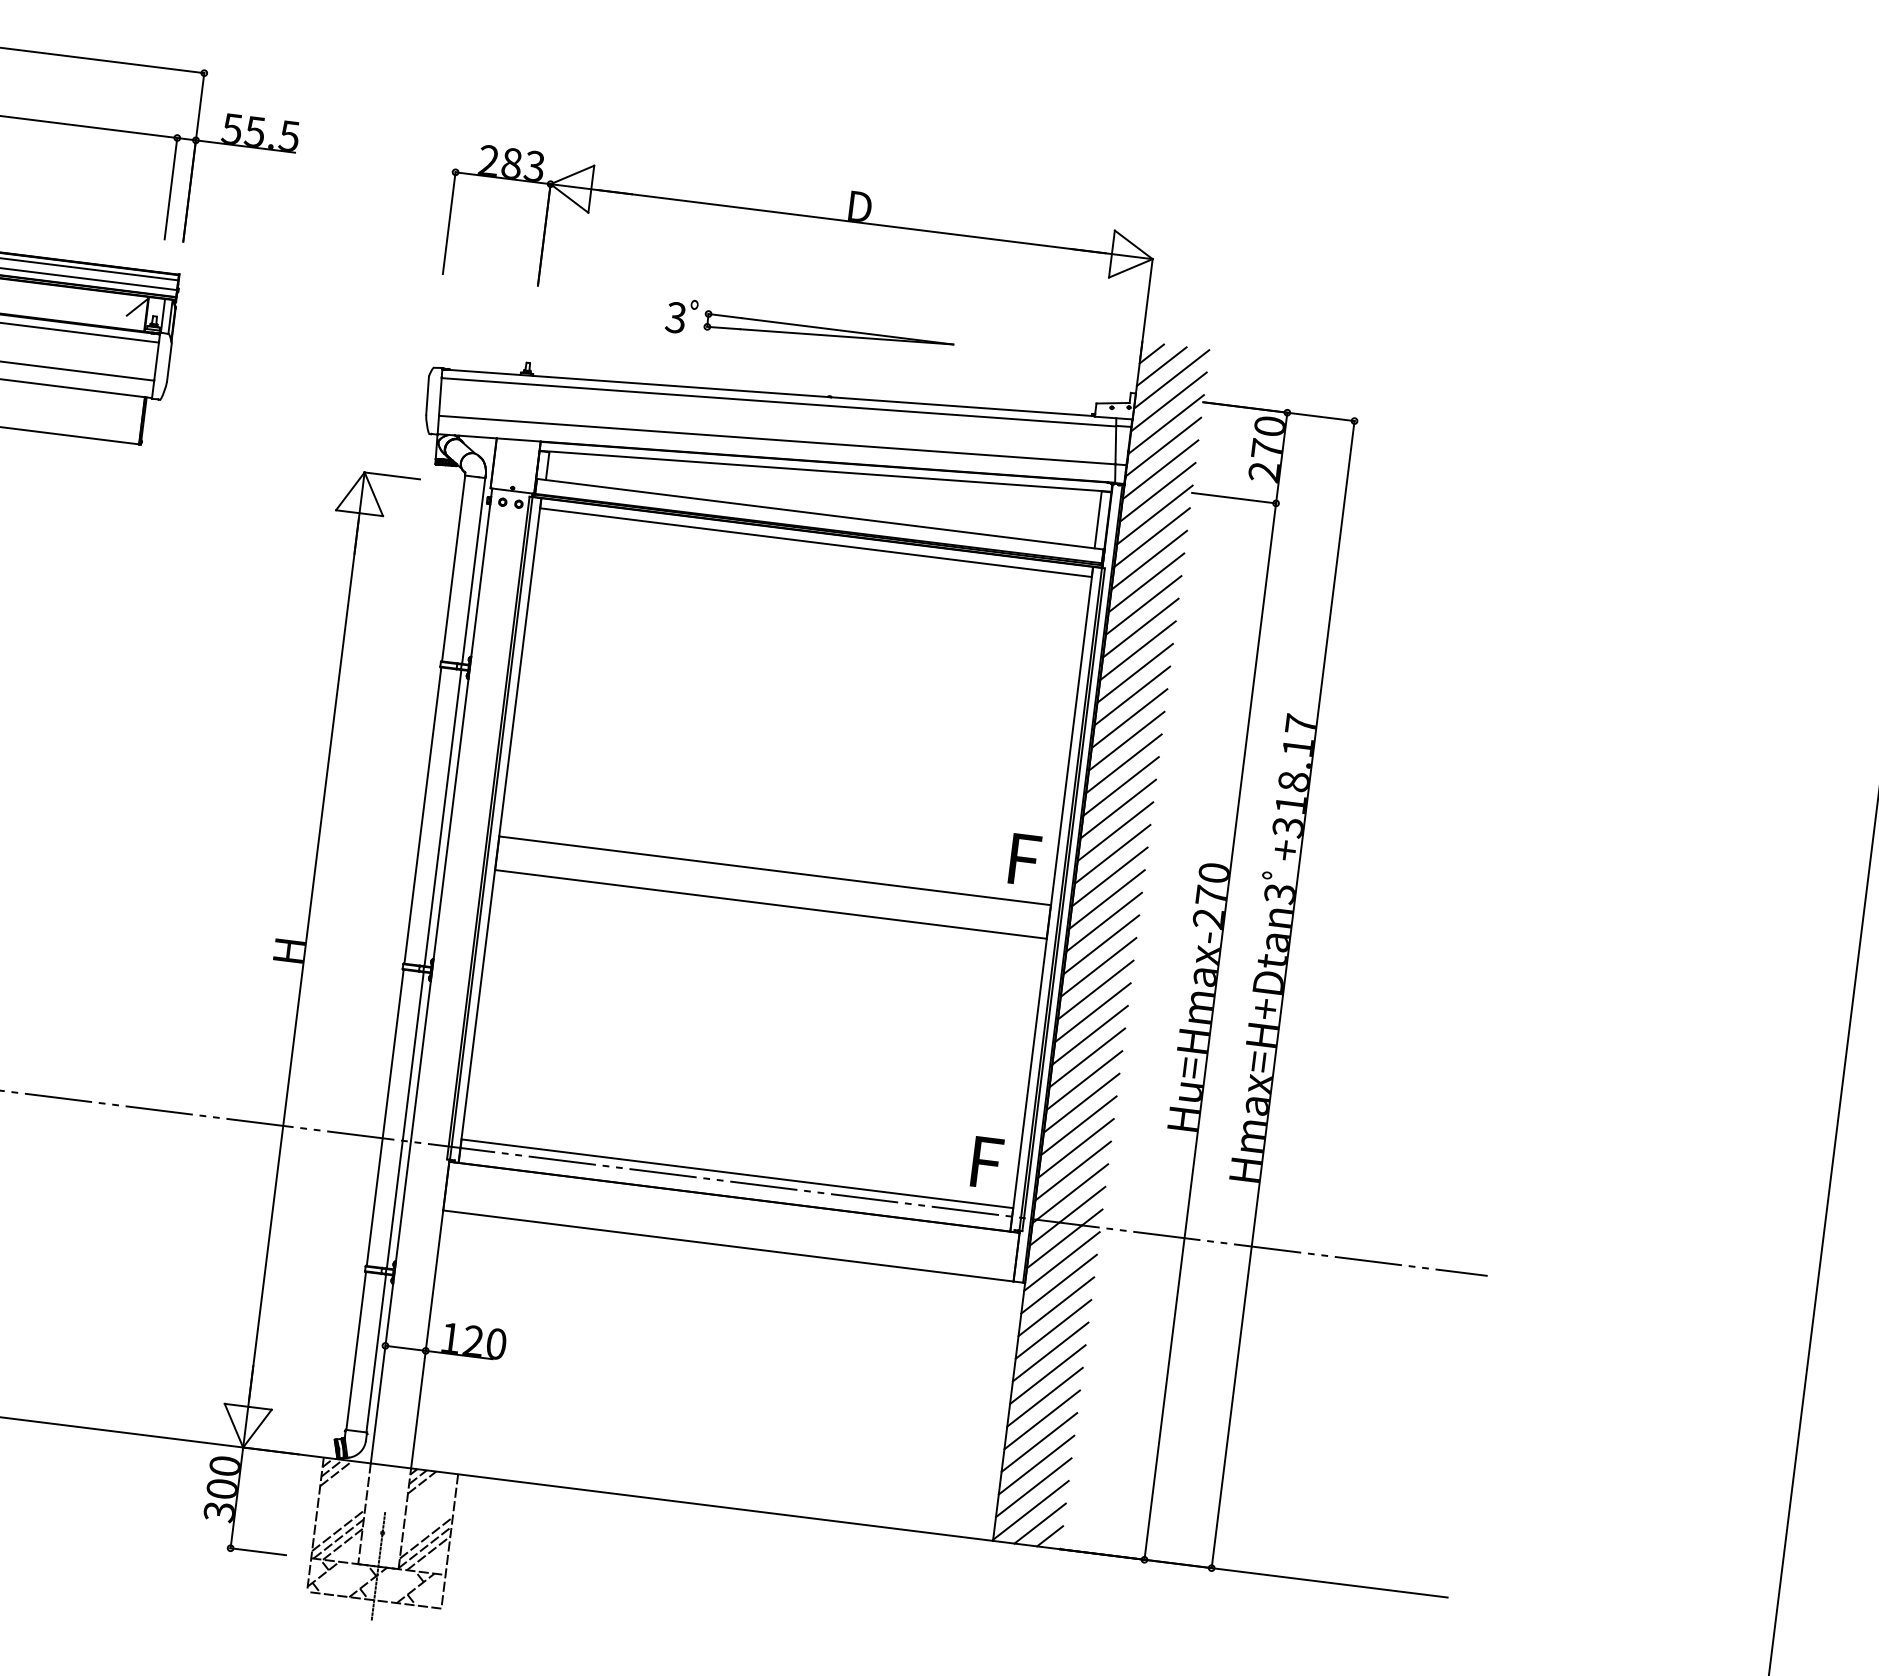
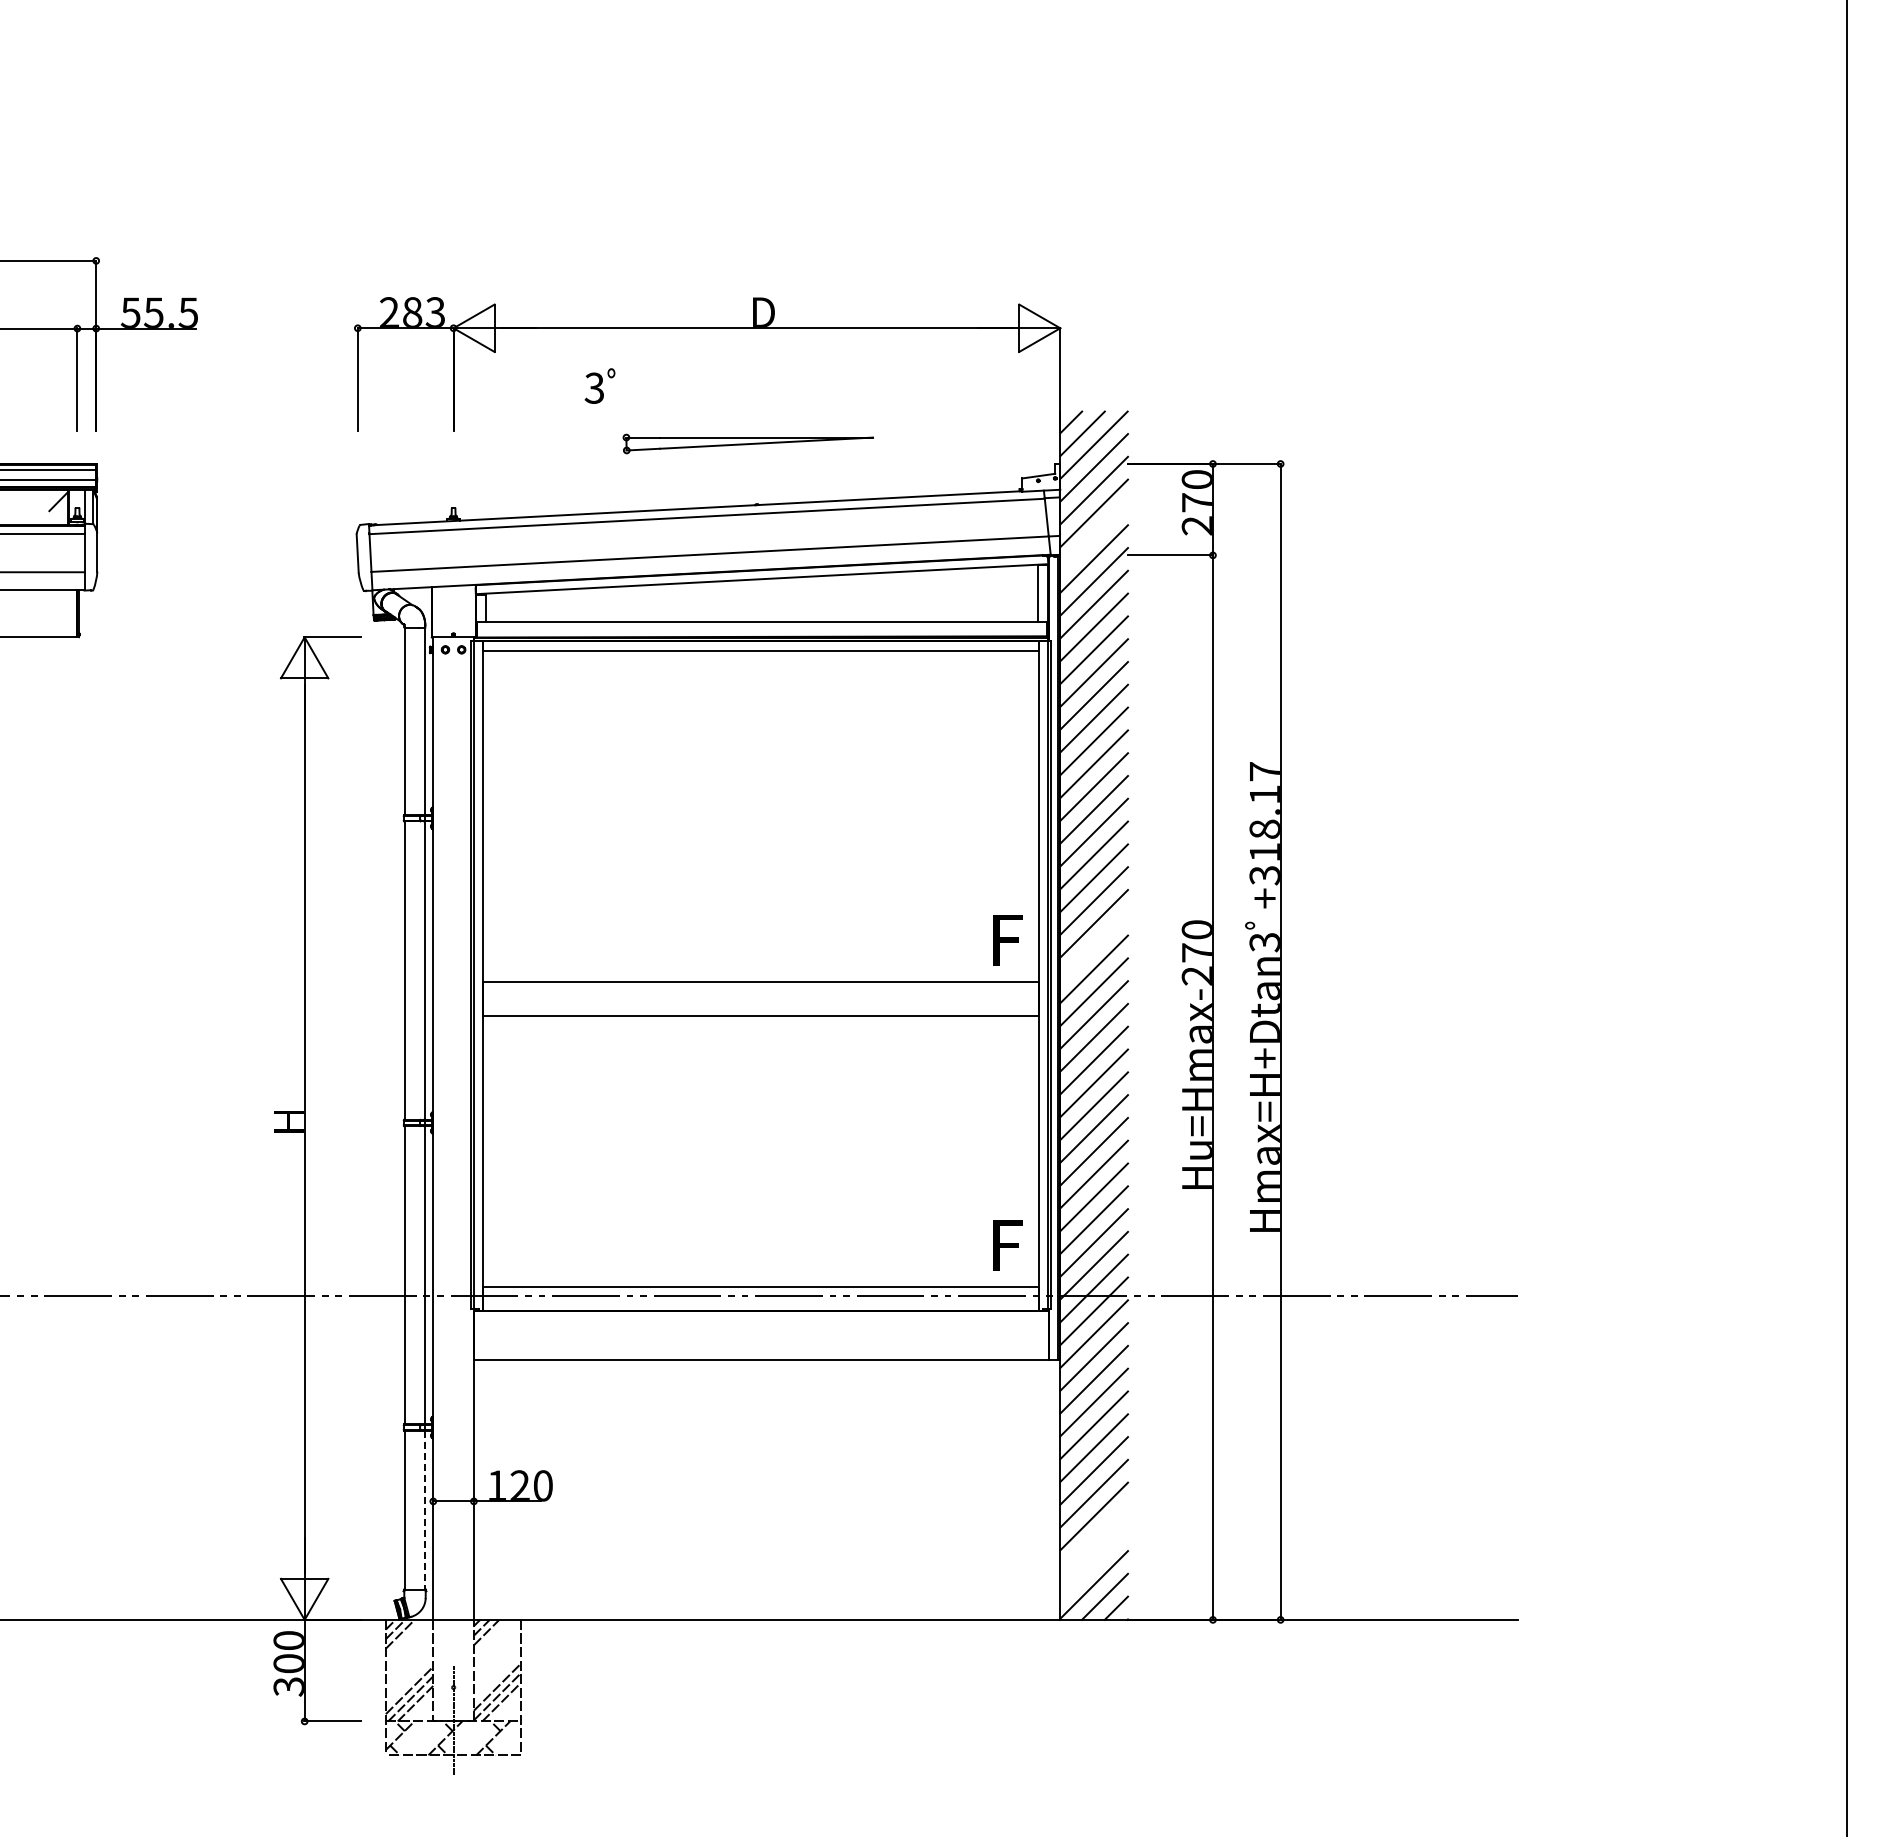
text: (681, 315) -> (599, 385), moved
line: (1160, 470) -> (1094, 536), removed
line: (1110, 876) -> (1094, 946), removed
line: (376, 1353) -> (425, 1510), solid -> dashed
line: (1036, 1465) -> (1094, 1539), removed
line: (1034, 1487) -> (1094, 1561), removed

